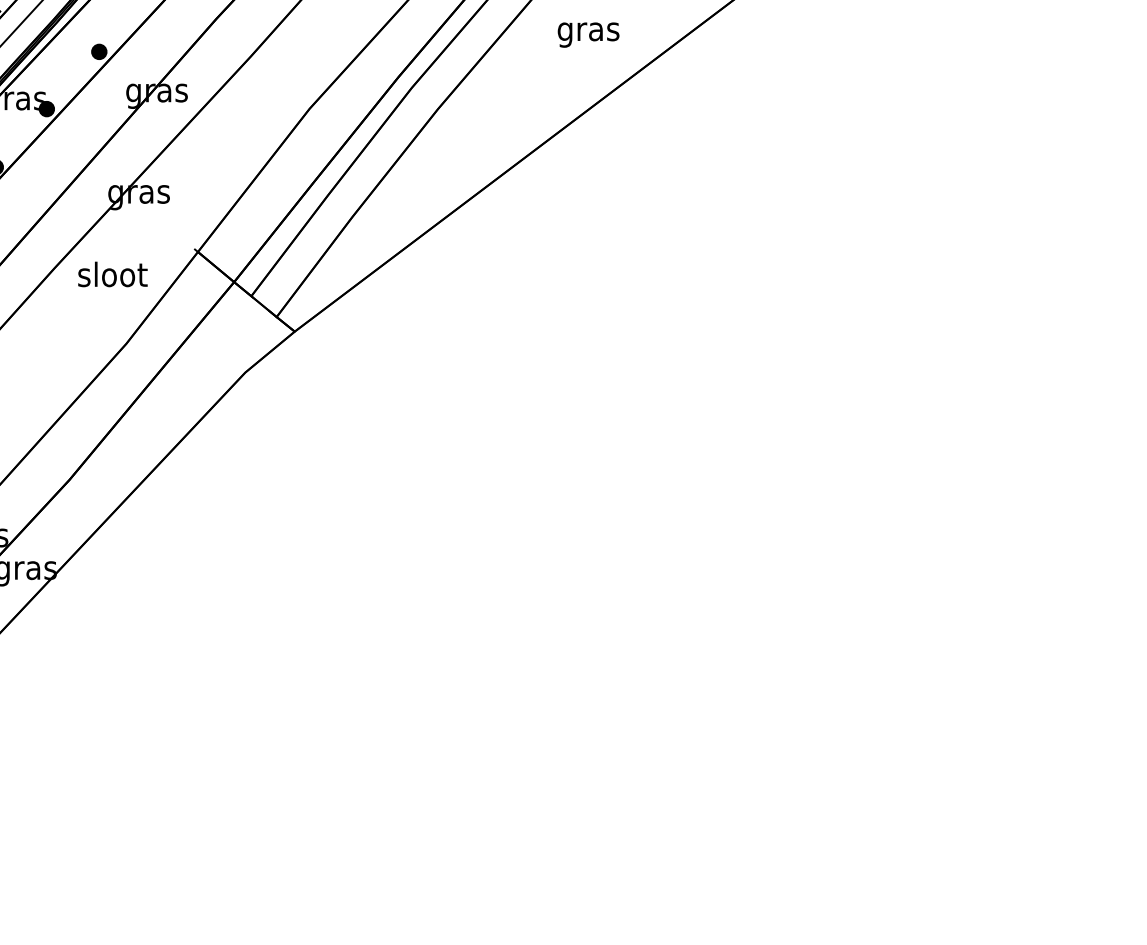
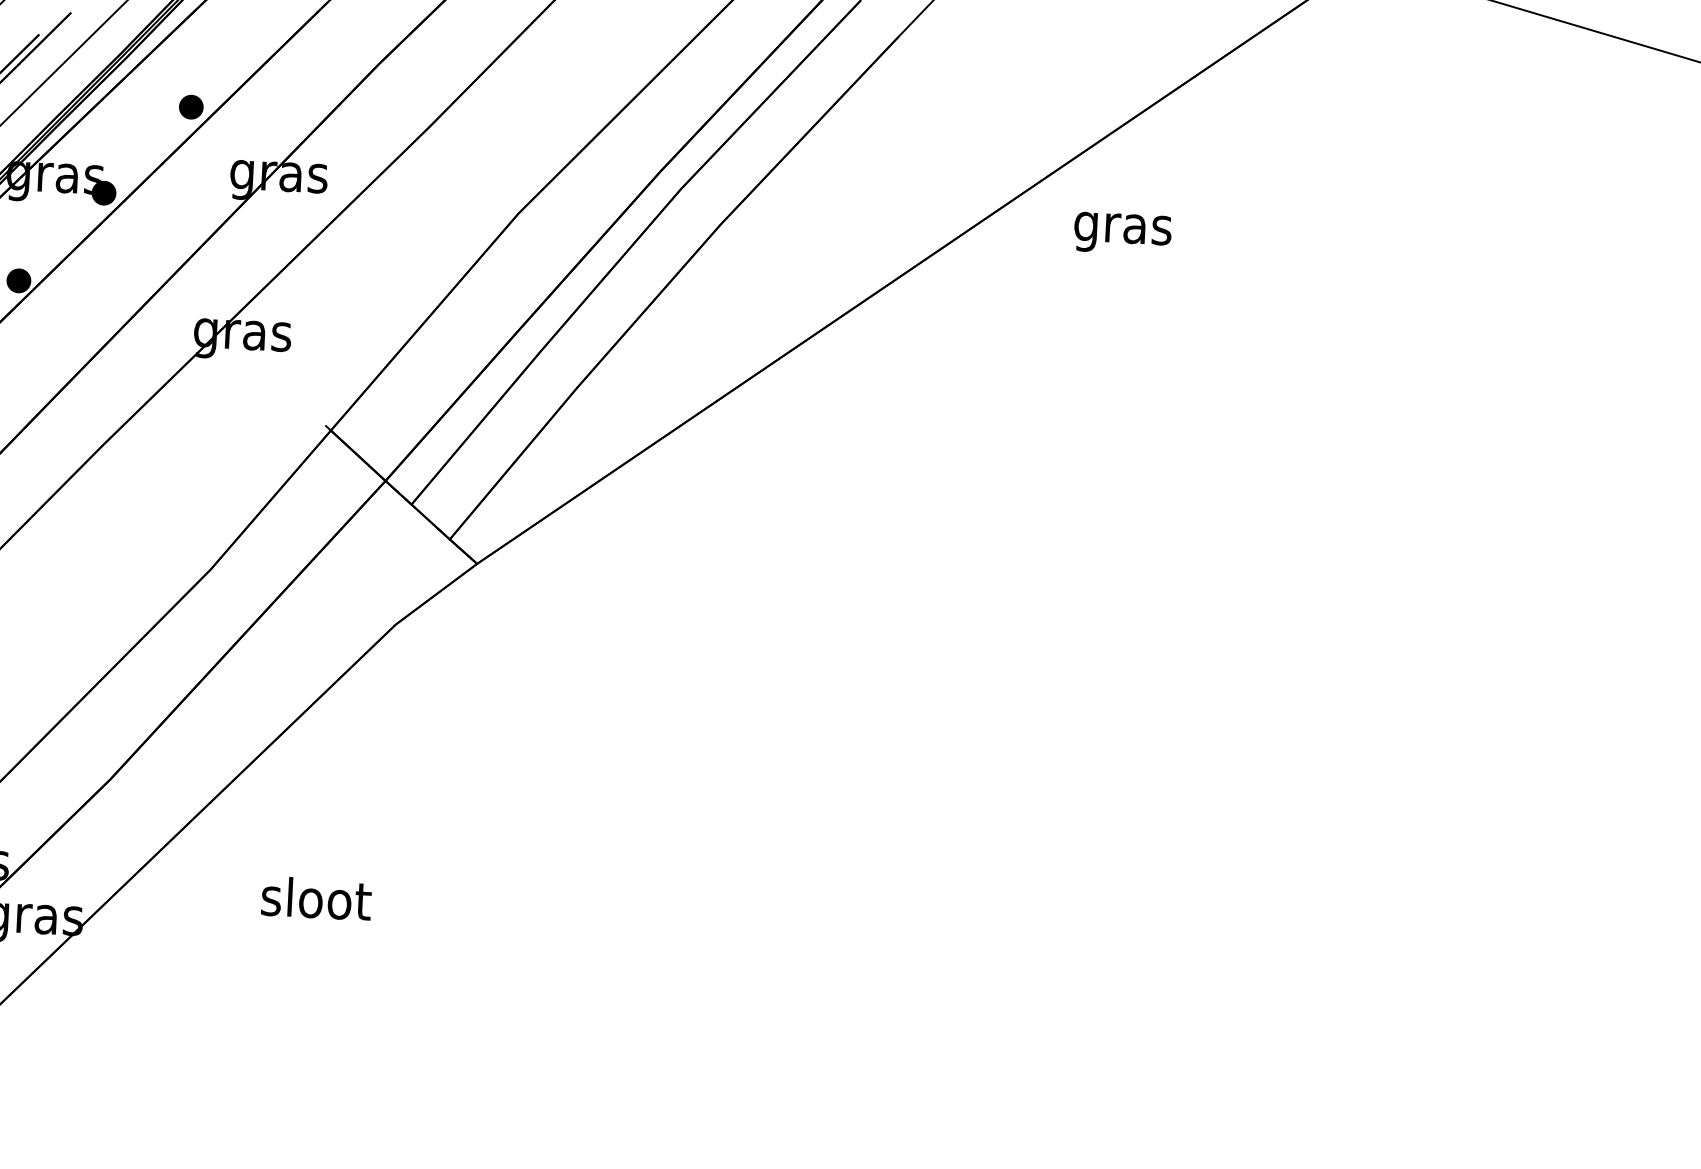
text: (588, 34) -> (1122, 232), moved
text: (112, 274) -> (315, 898), moved

